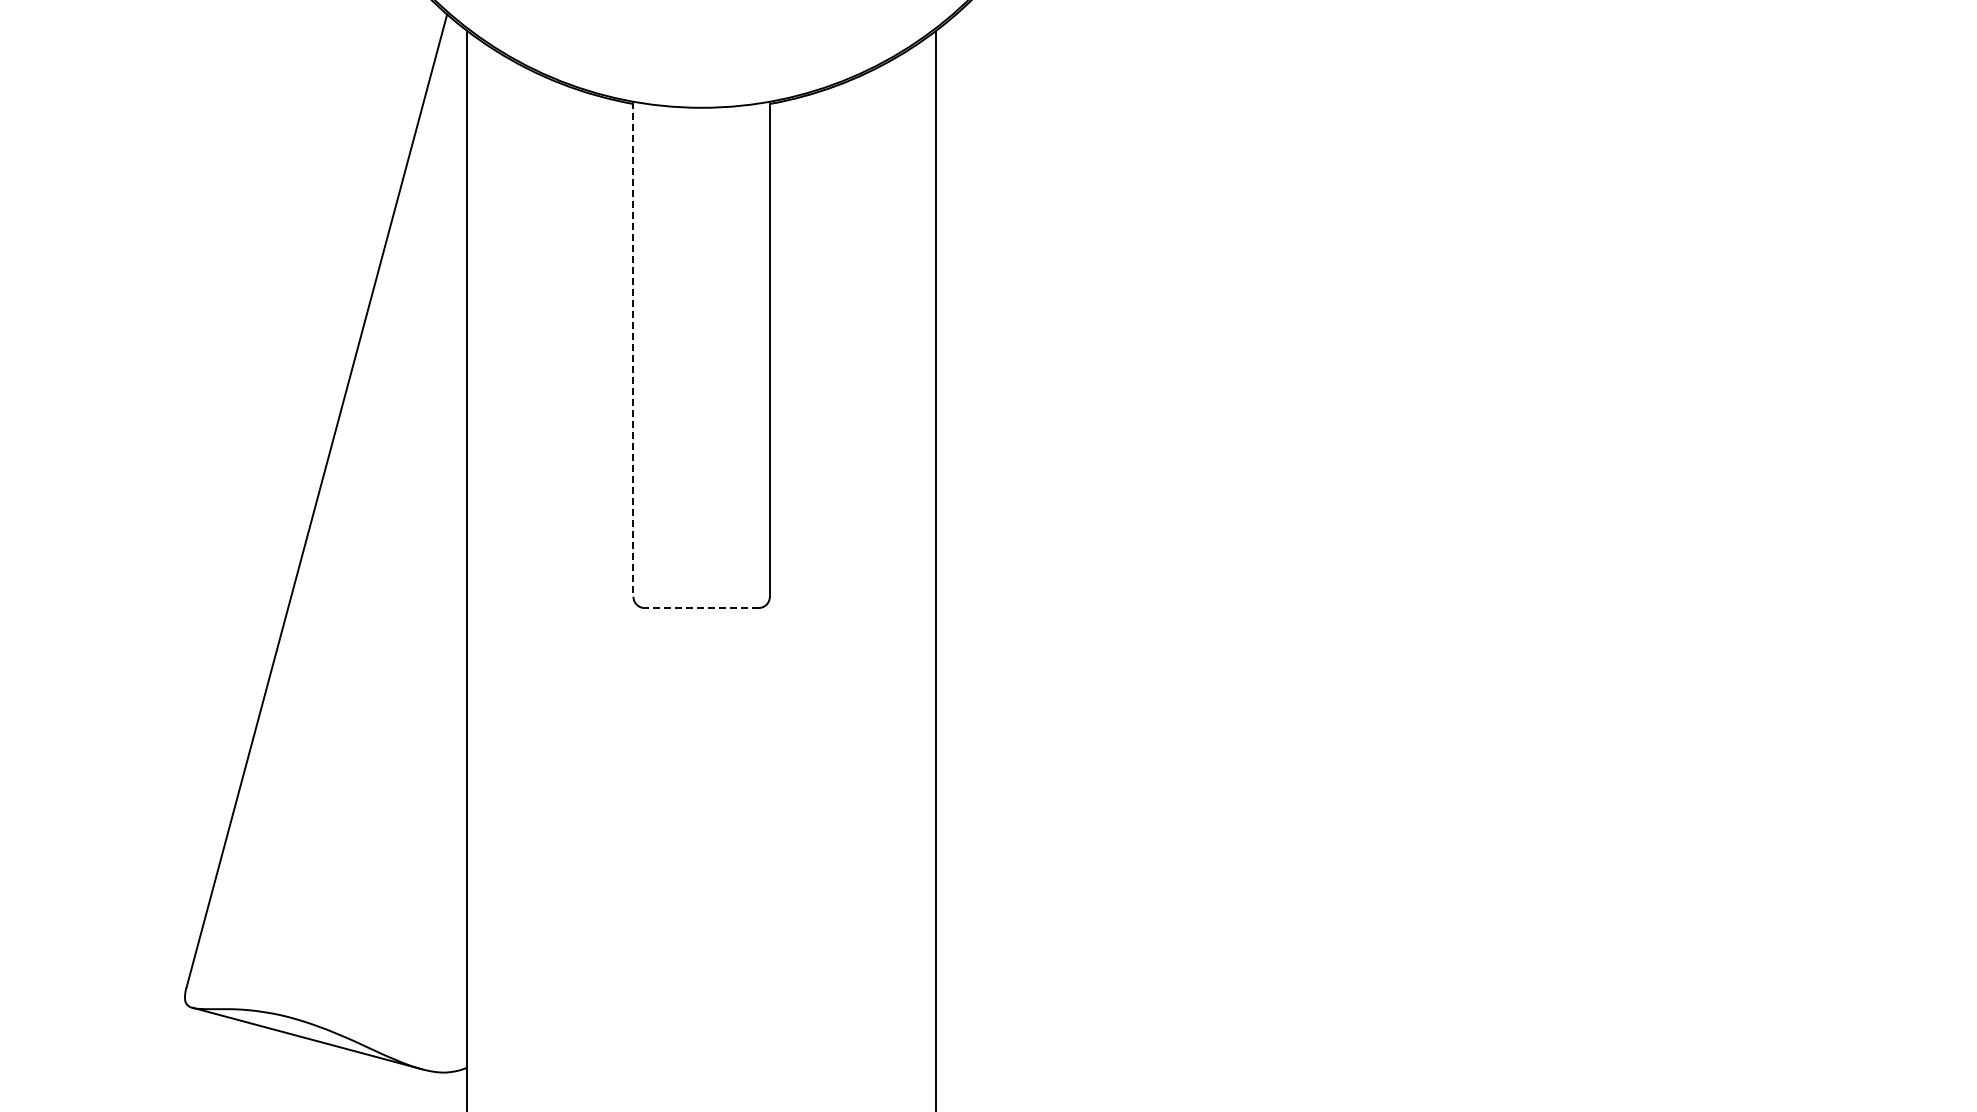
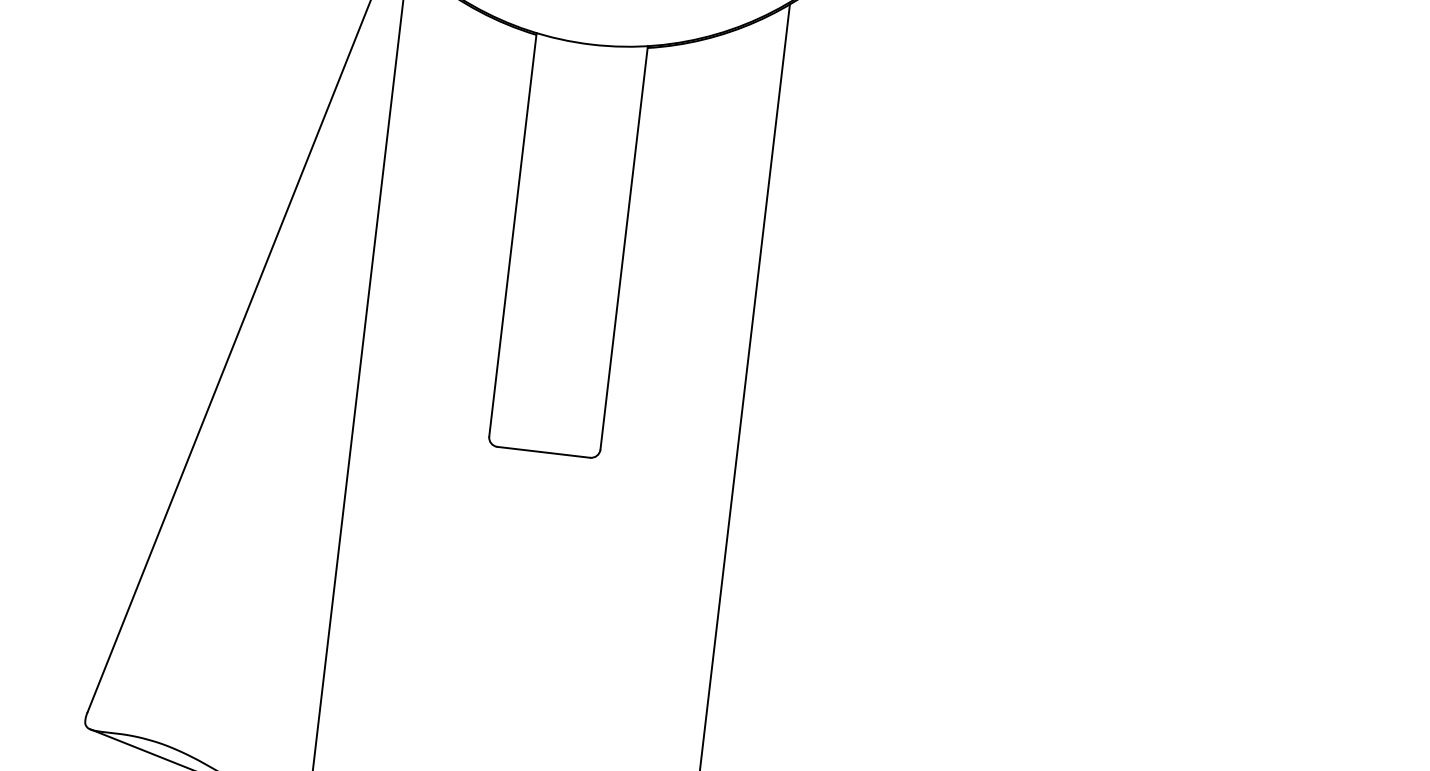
line: (633, 349) -> (512, 235), dashed -> solid
line: (701, 608) -> (543, 452), dashed -> solid

